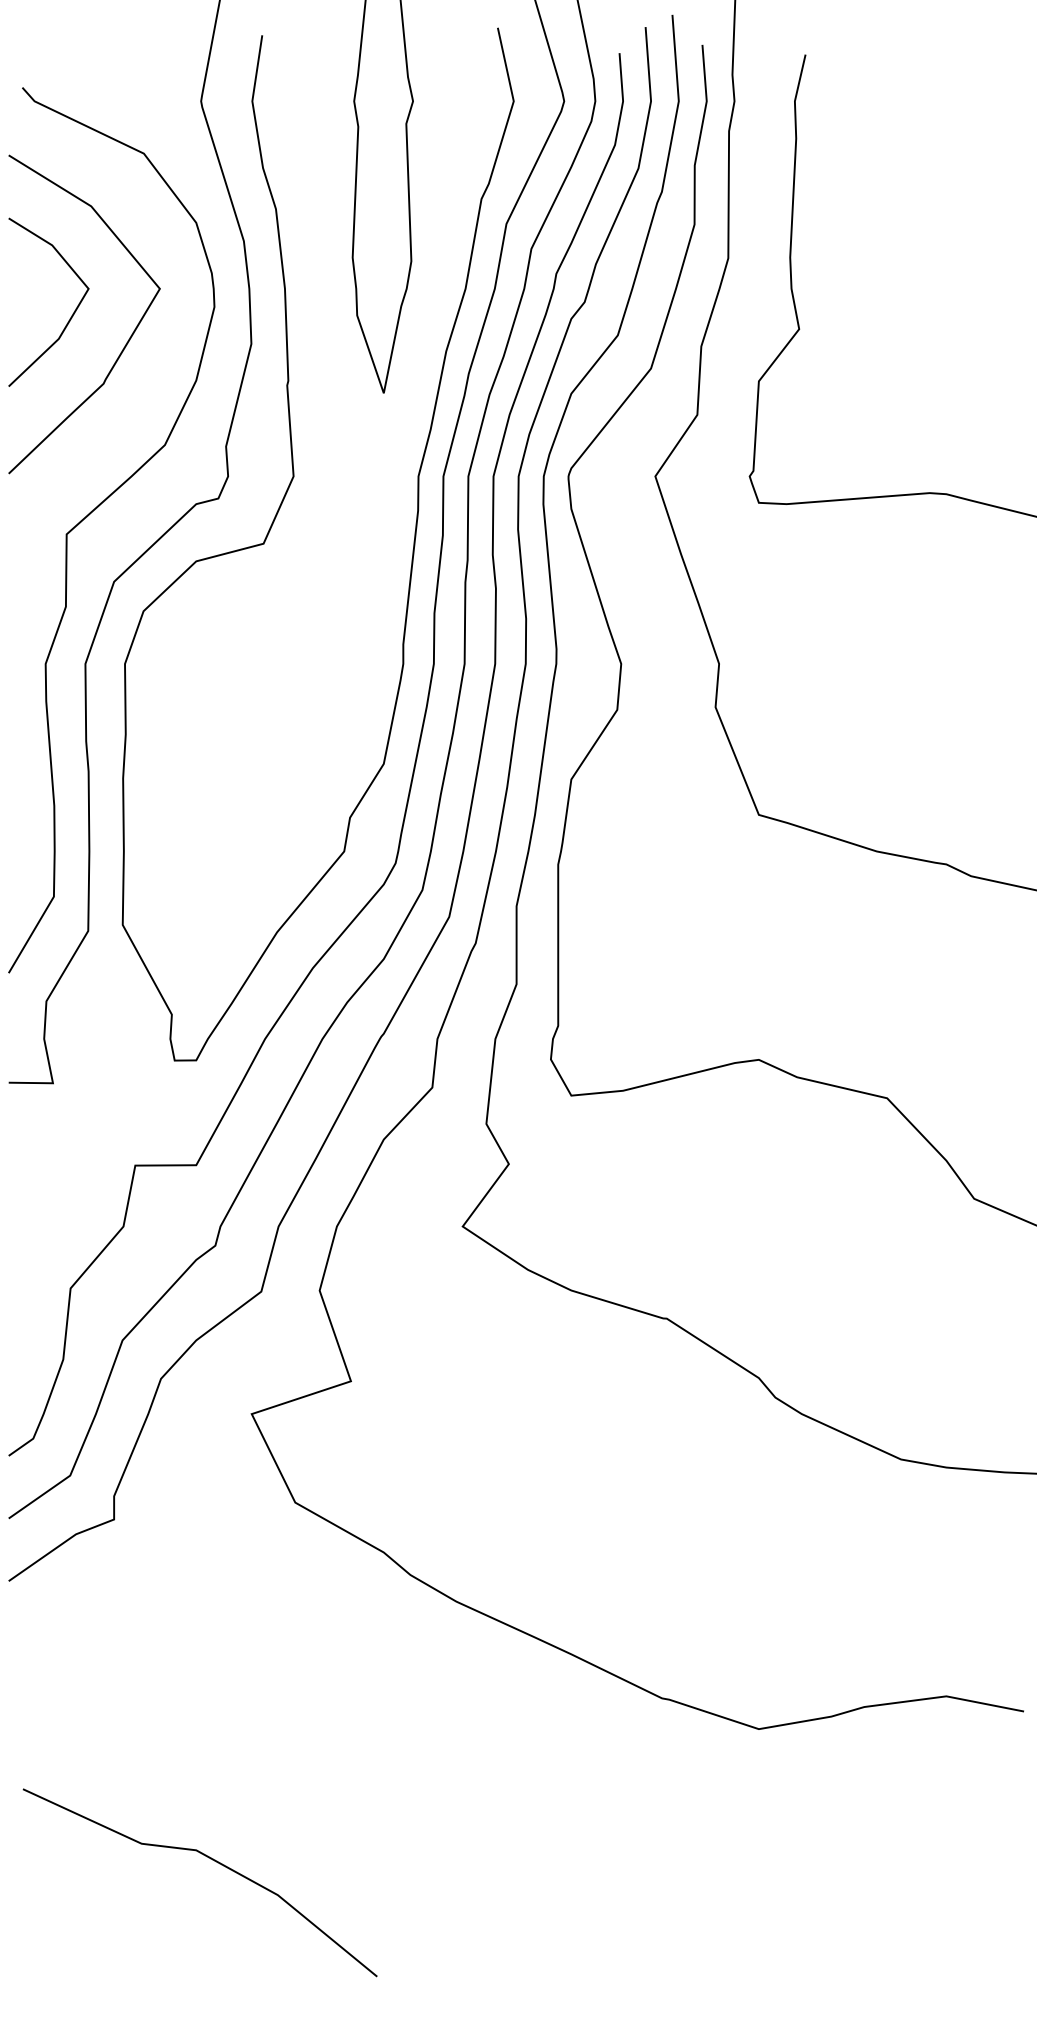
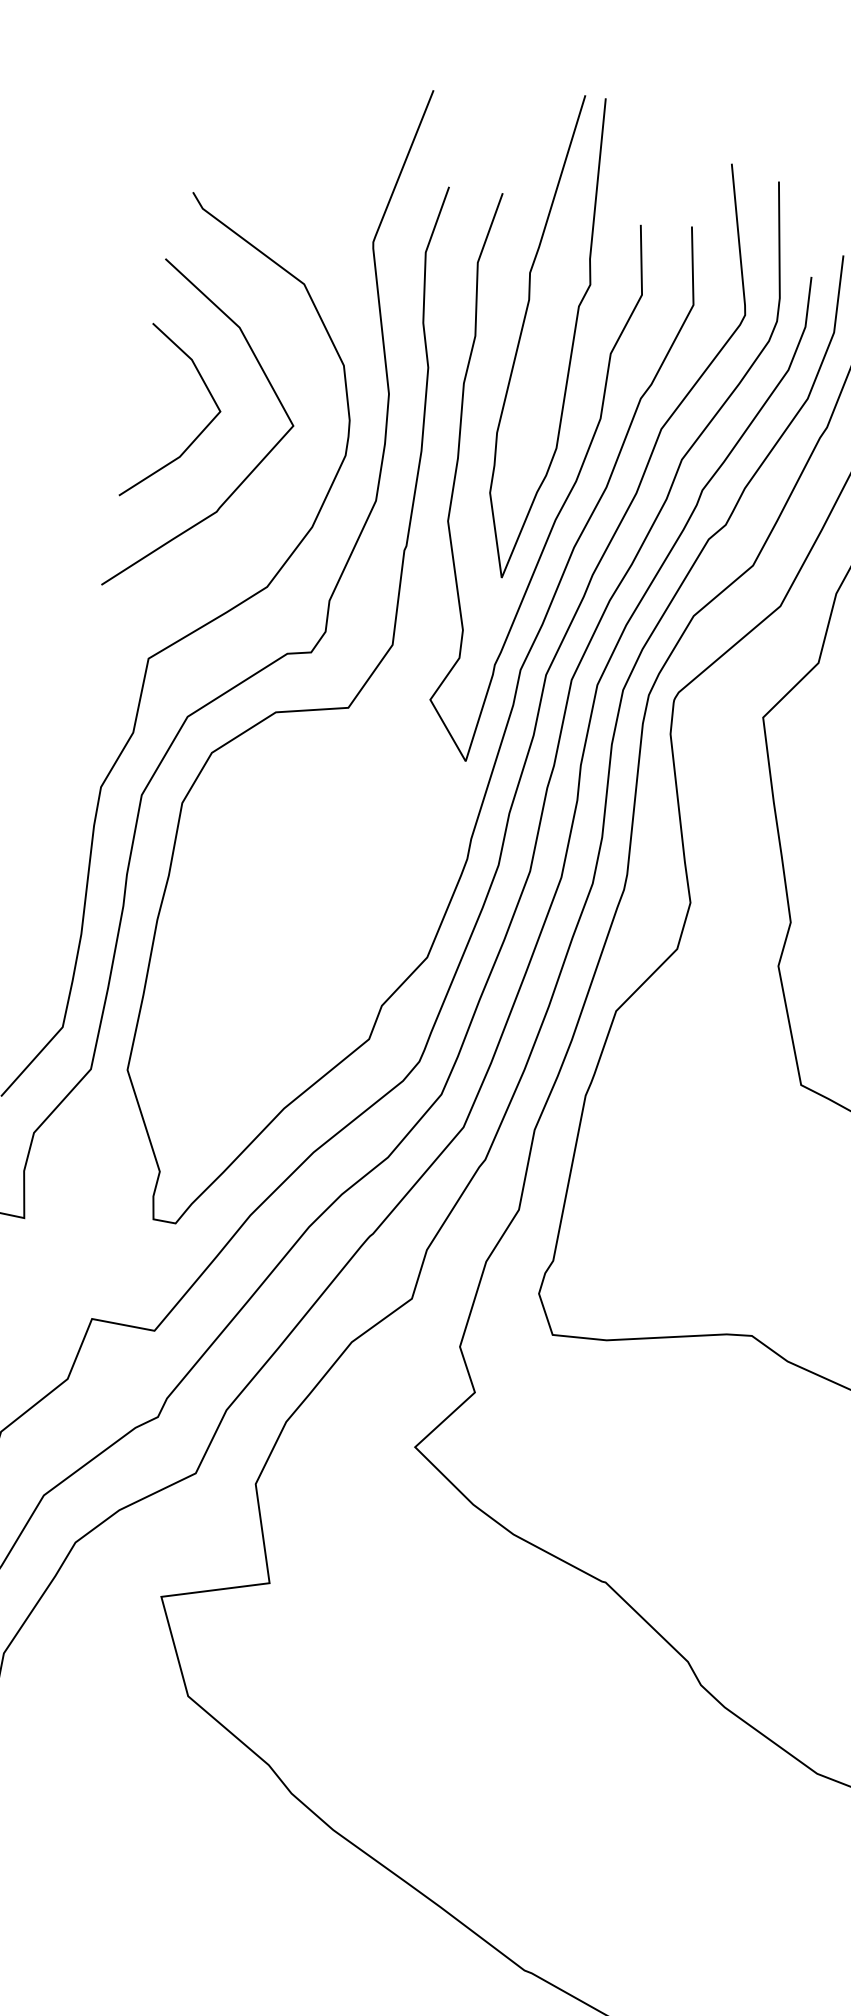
curve: (426, 315) -> (561, 506), added

